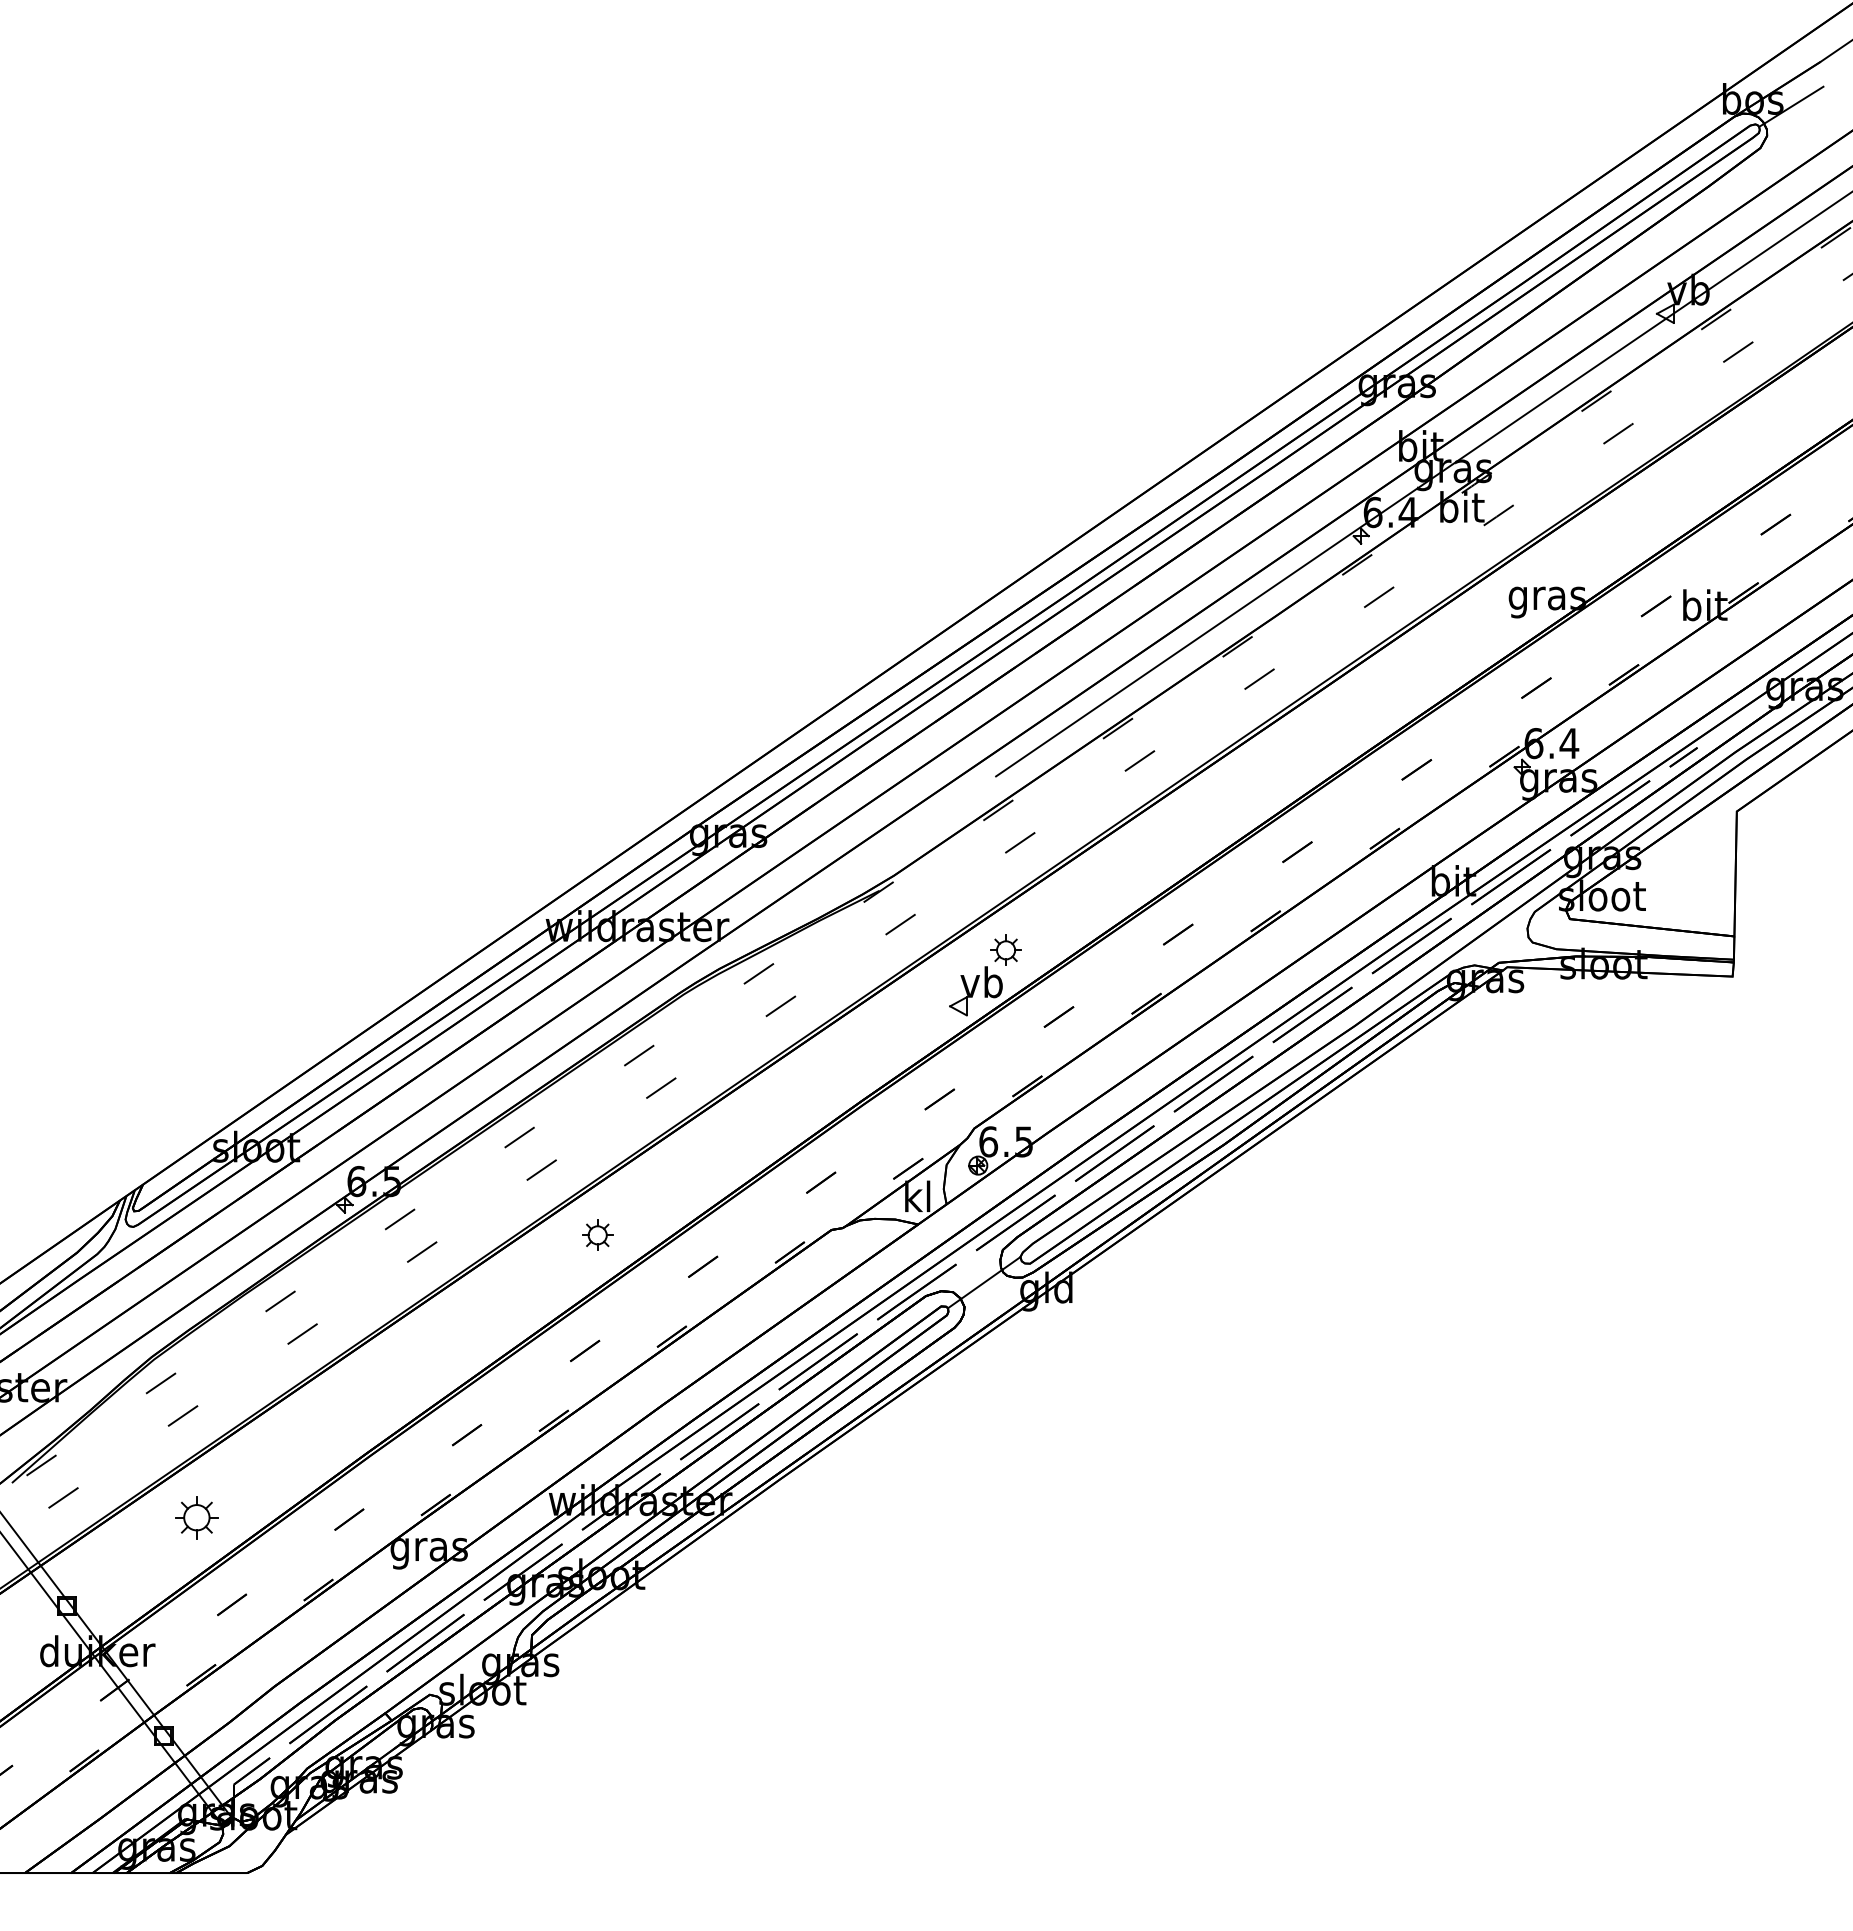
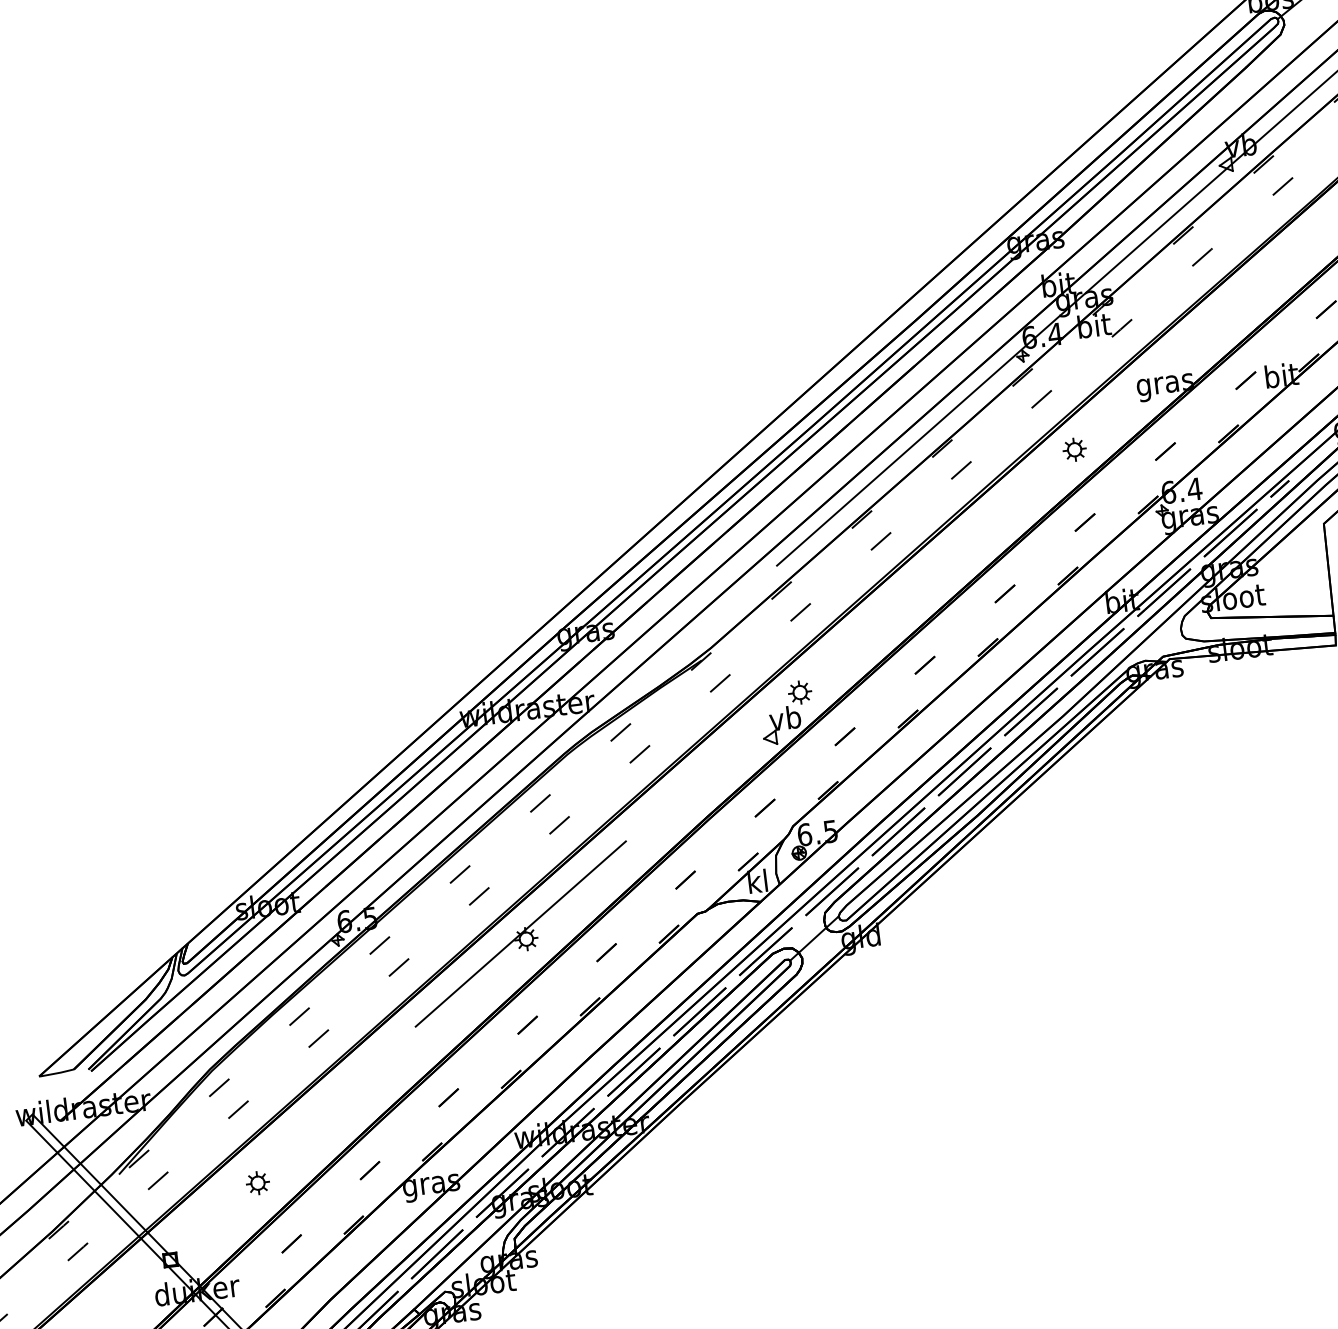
part: (1414, 670) -> (1074, 449), added
line: (590, 1227) -> (520, 934), added
part: (196, 1517) -> (257, 1182), size x0.71

